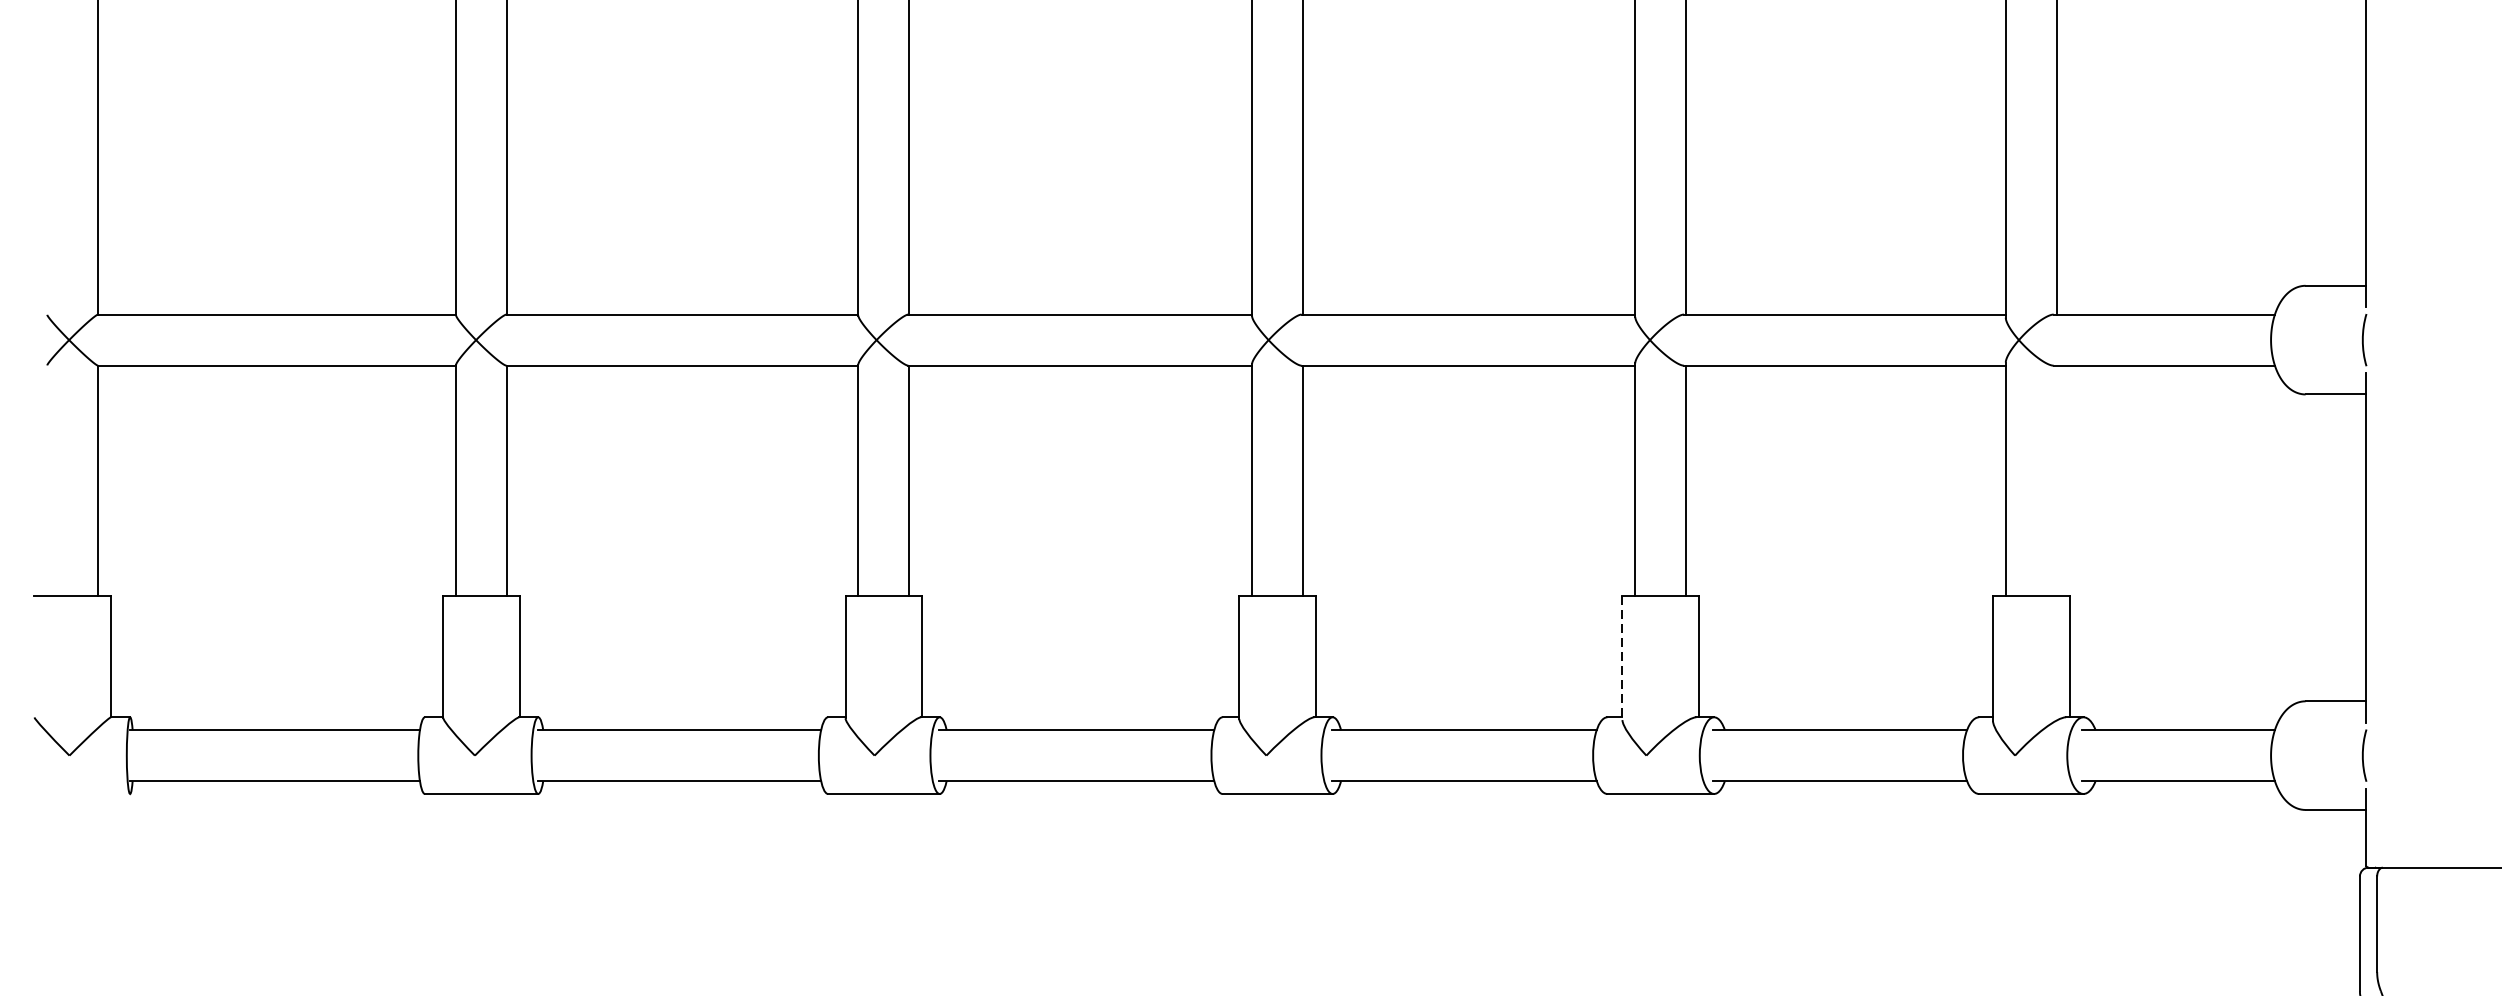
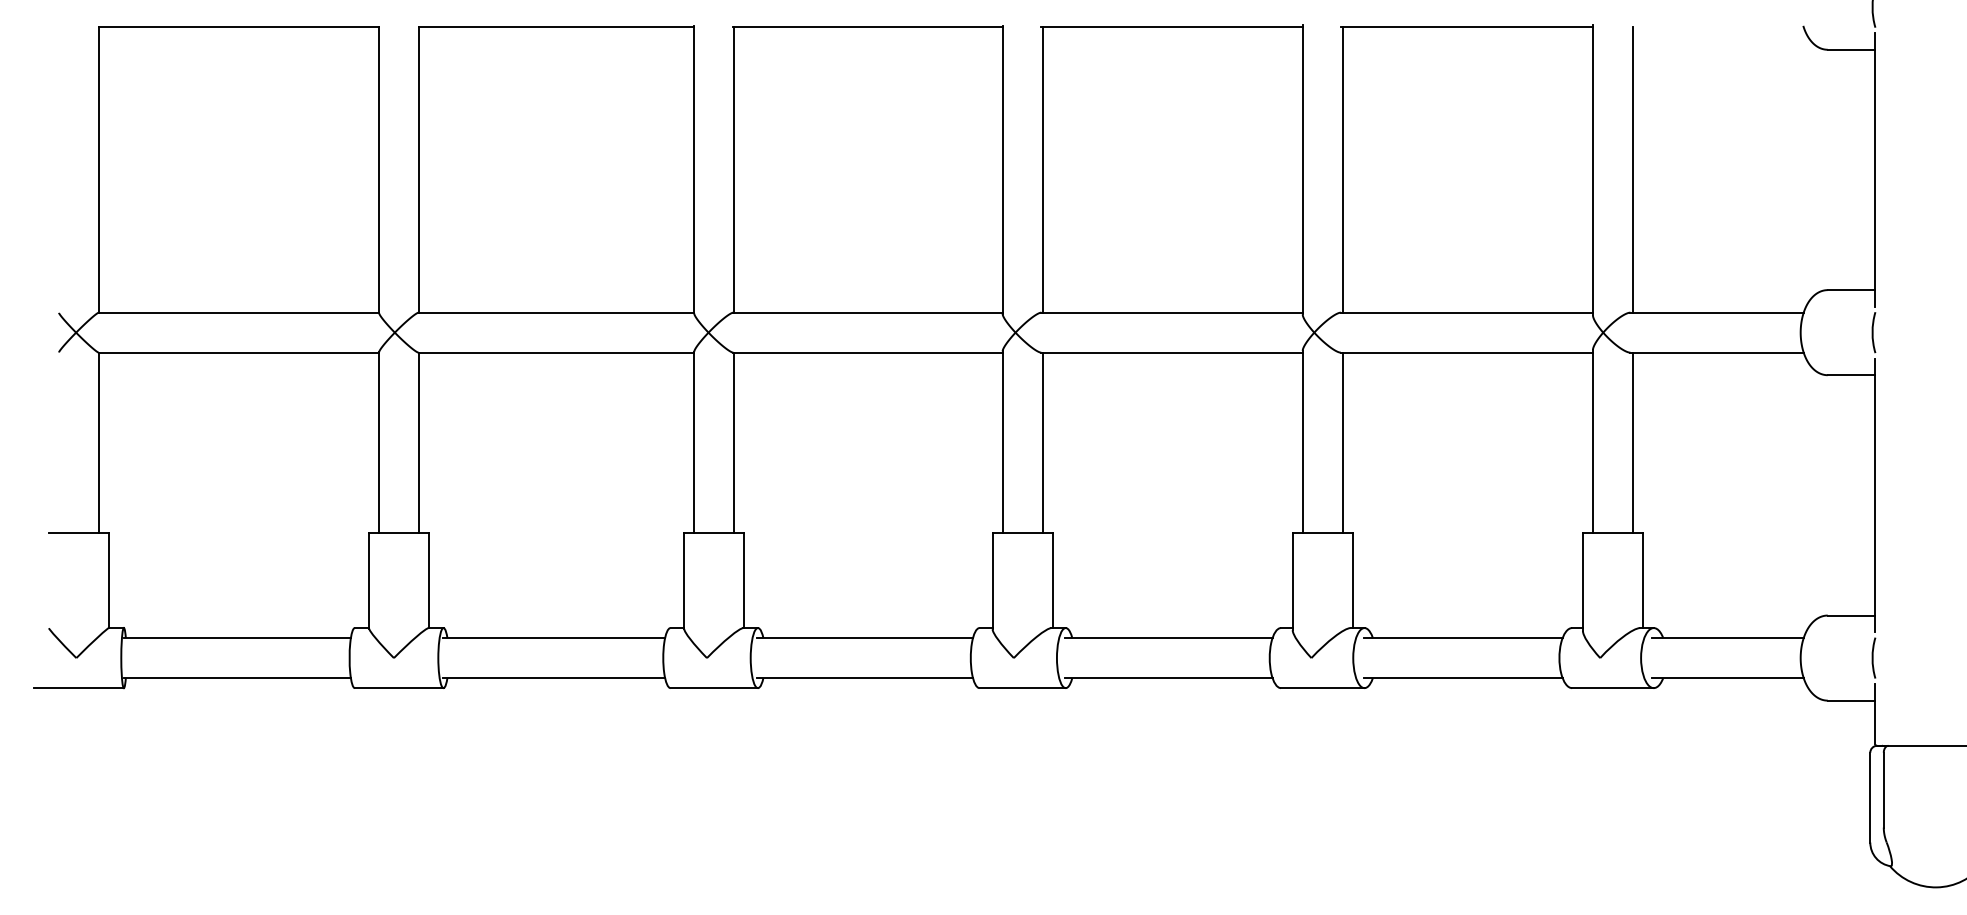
line: (2056, 480) -> (1632, 442), added
line: (1622, 657) -> (1292, 581), dashed -> solid
line: (72, 794) -> (78, 688), added

